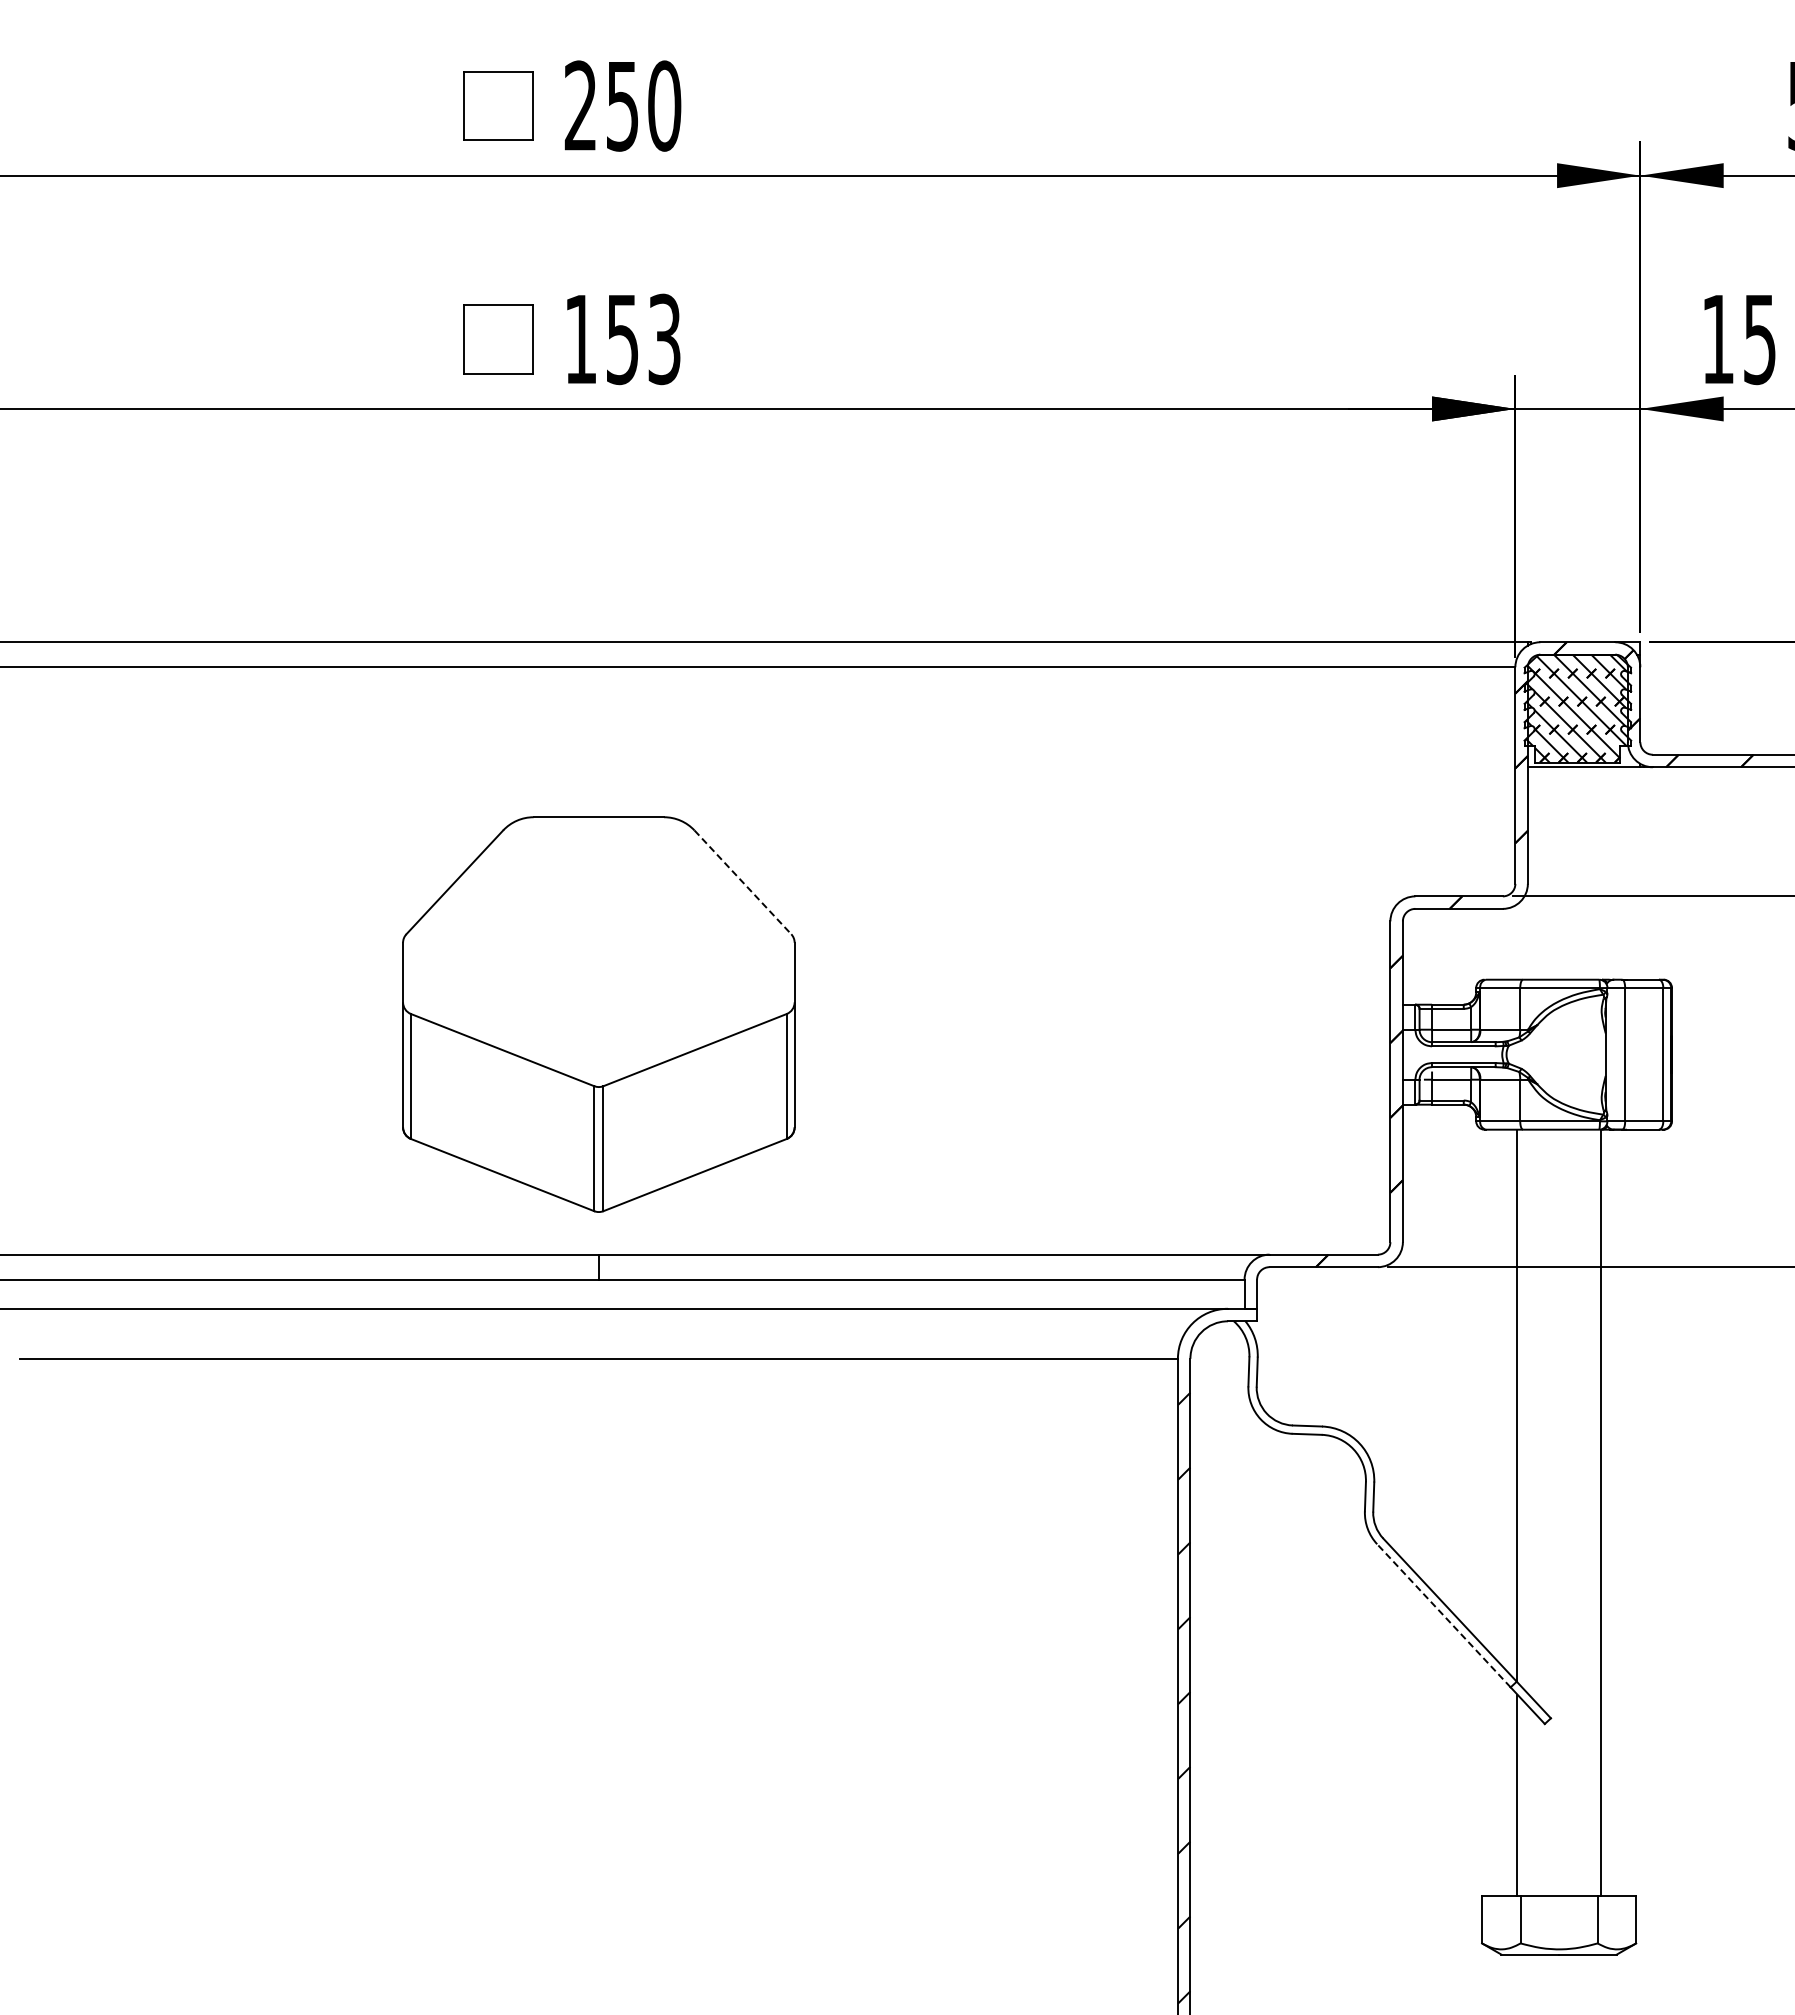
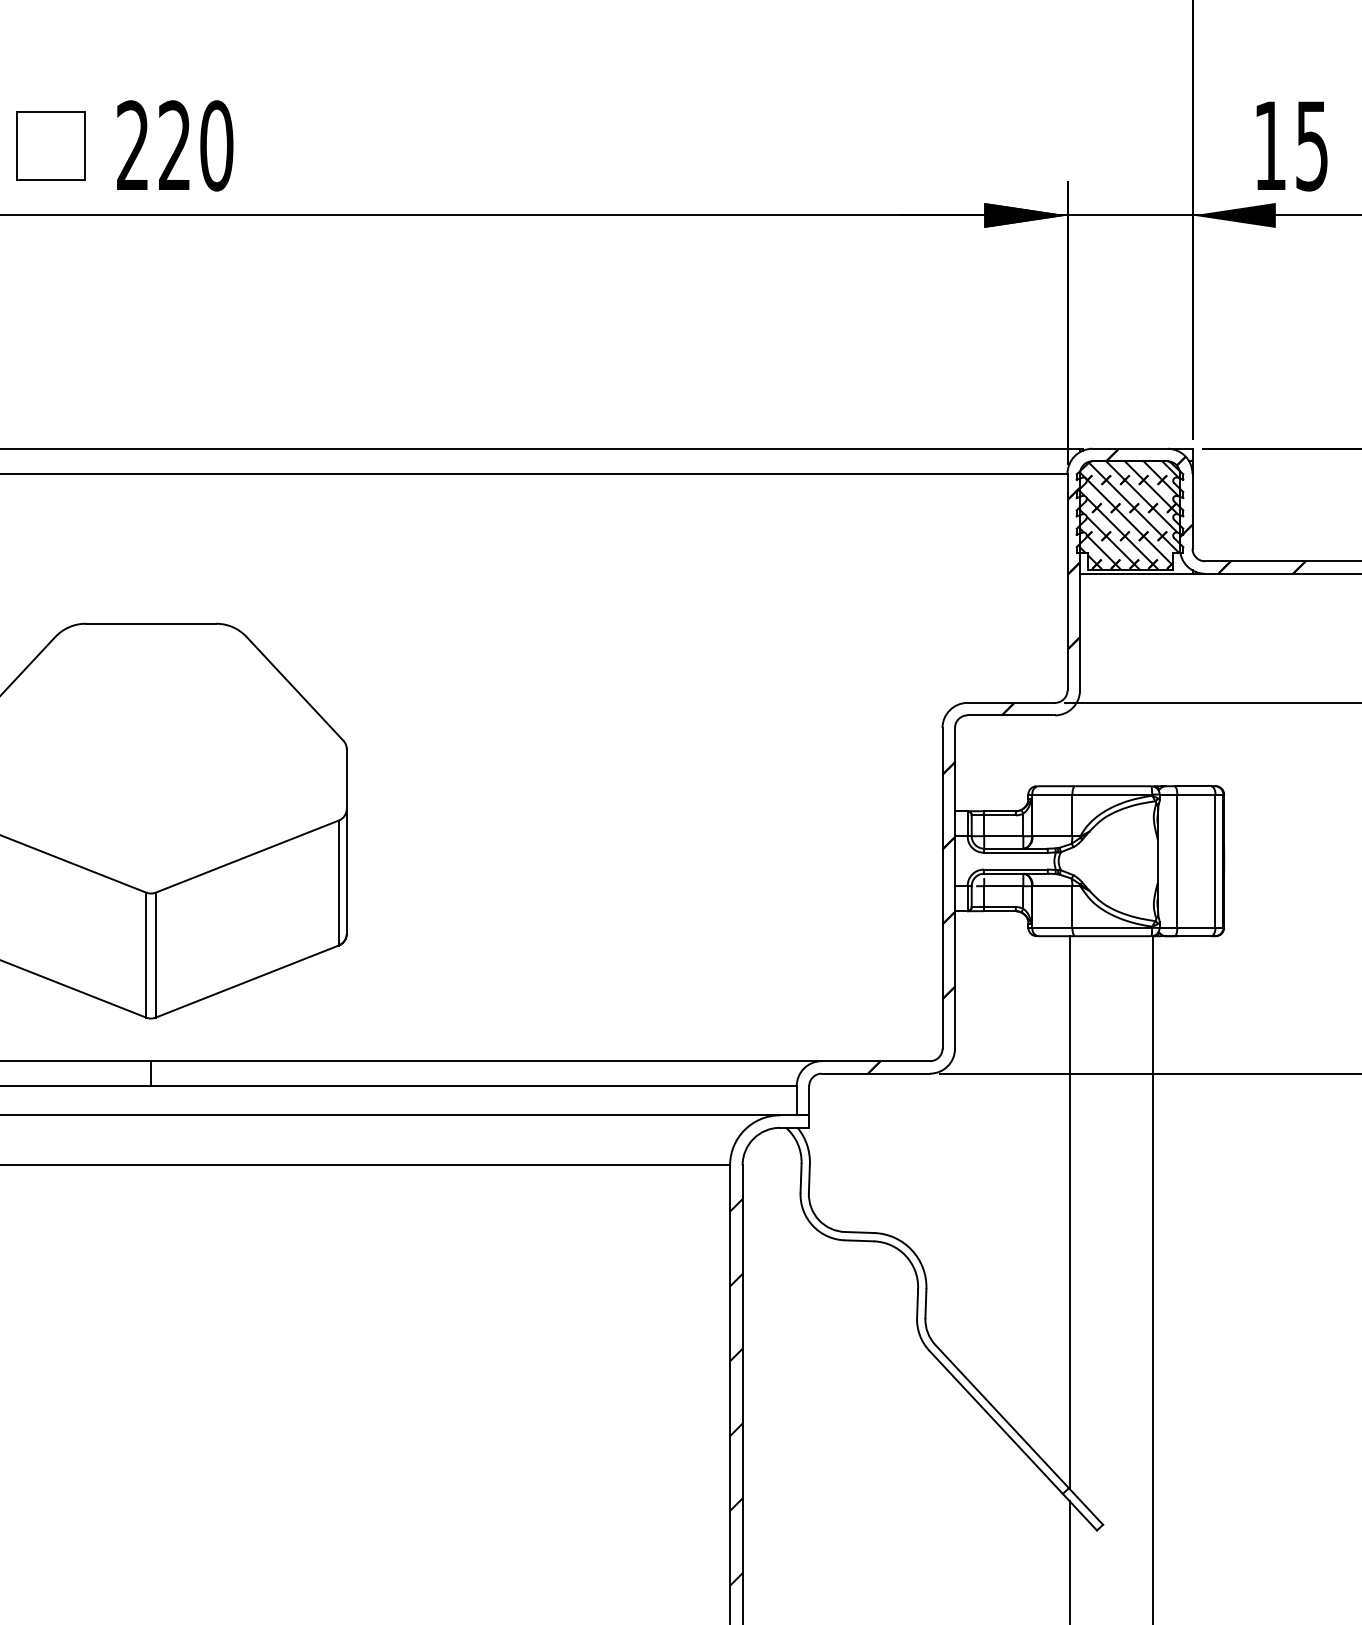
text: (622, 339) -> (174, 146), 153 -> 220
line: (742, 882) -> (294, 689), dashed -> solid
line: (1443, 1615) -> (995, 1422), dashed -> solid

